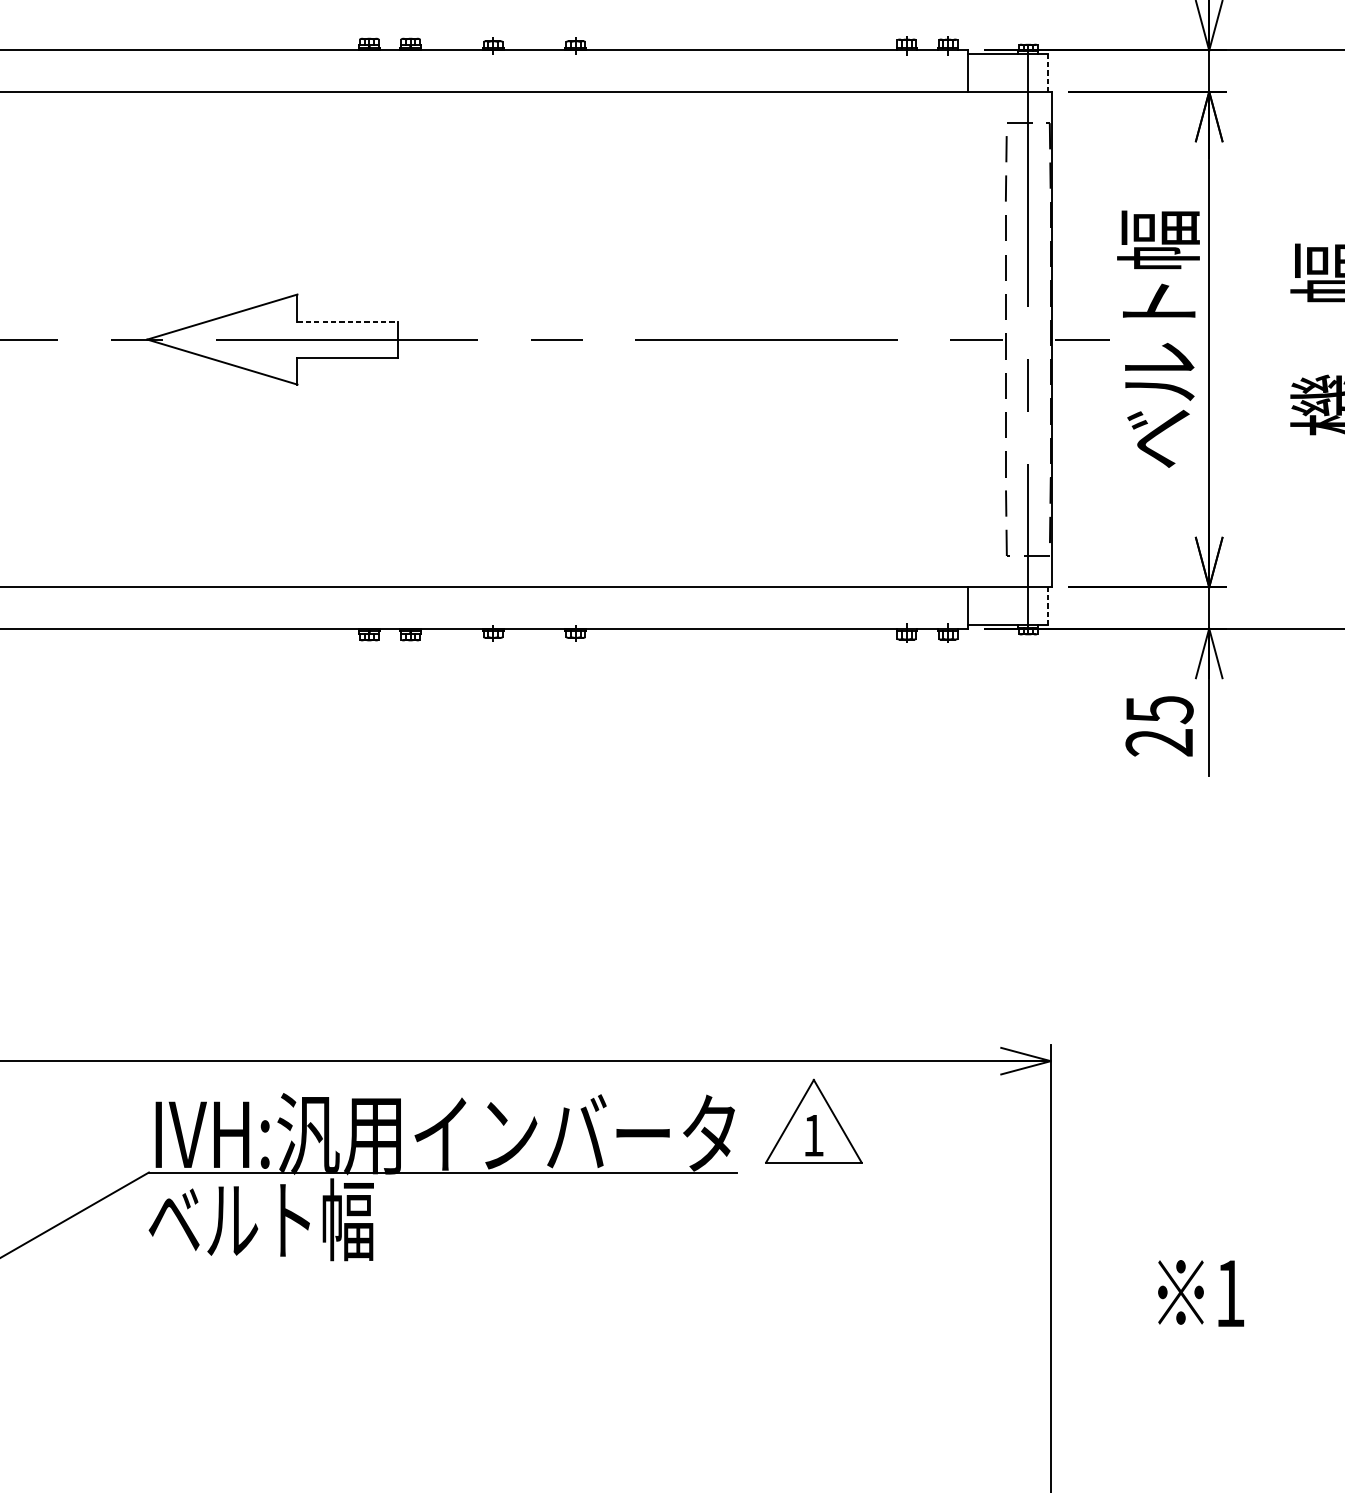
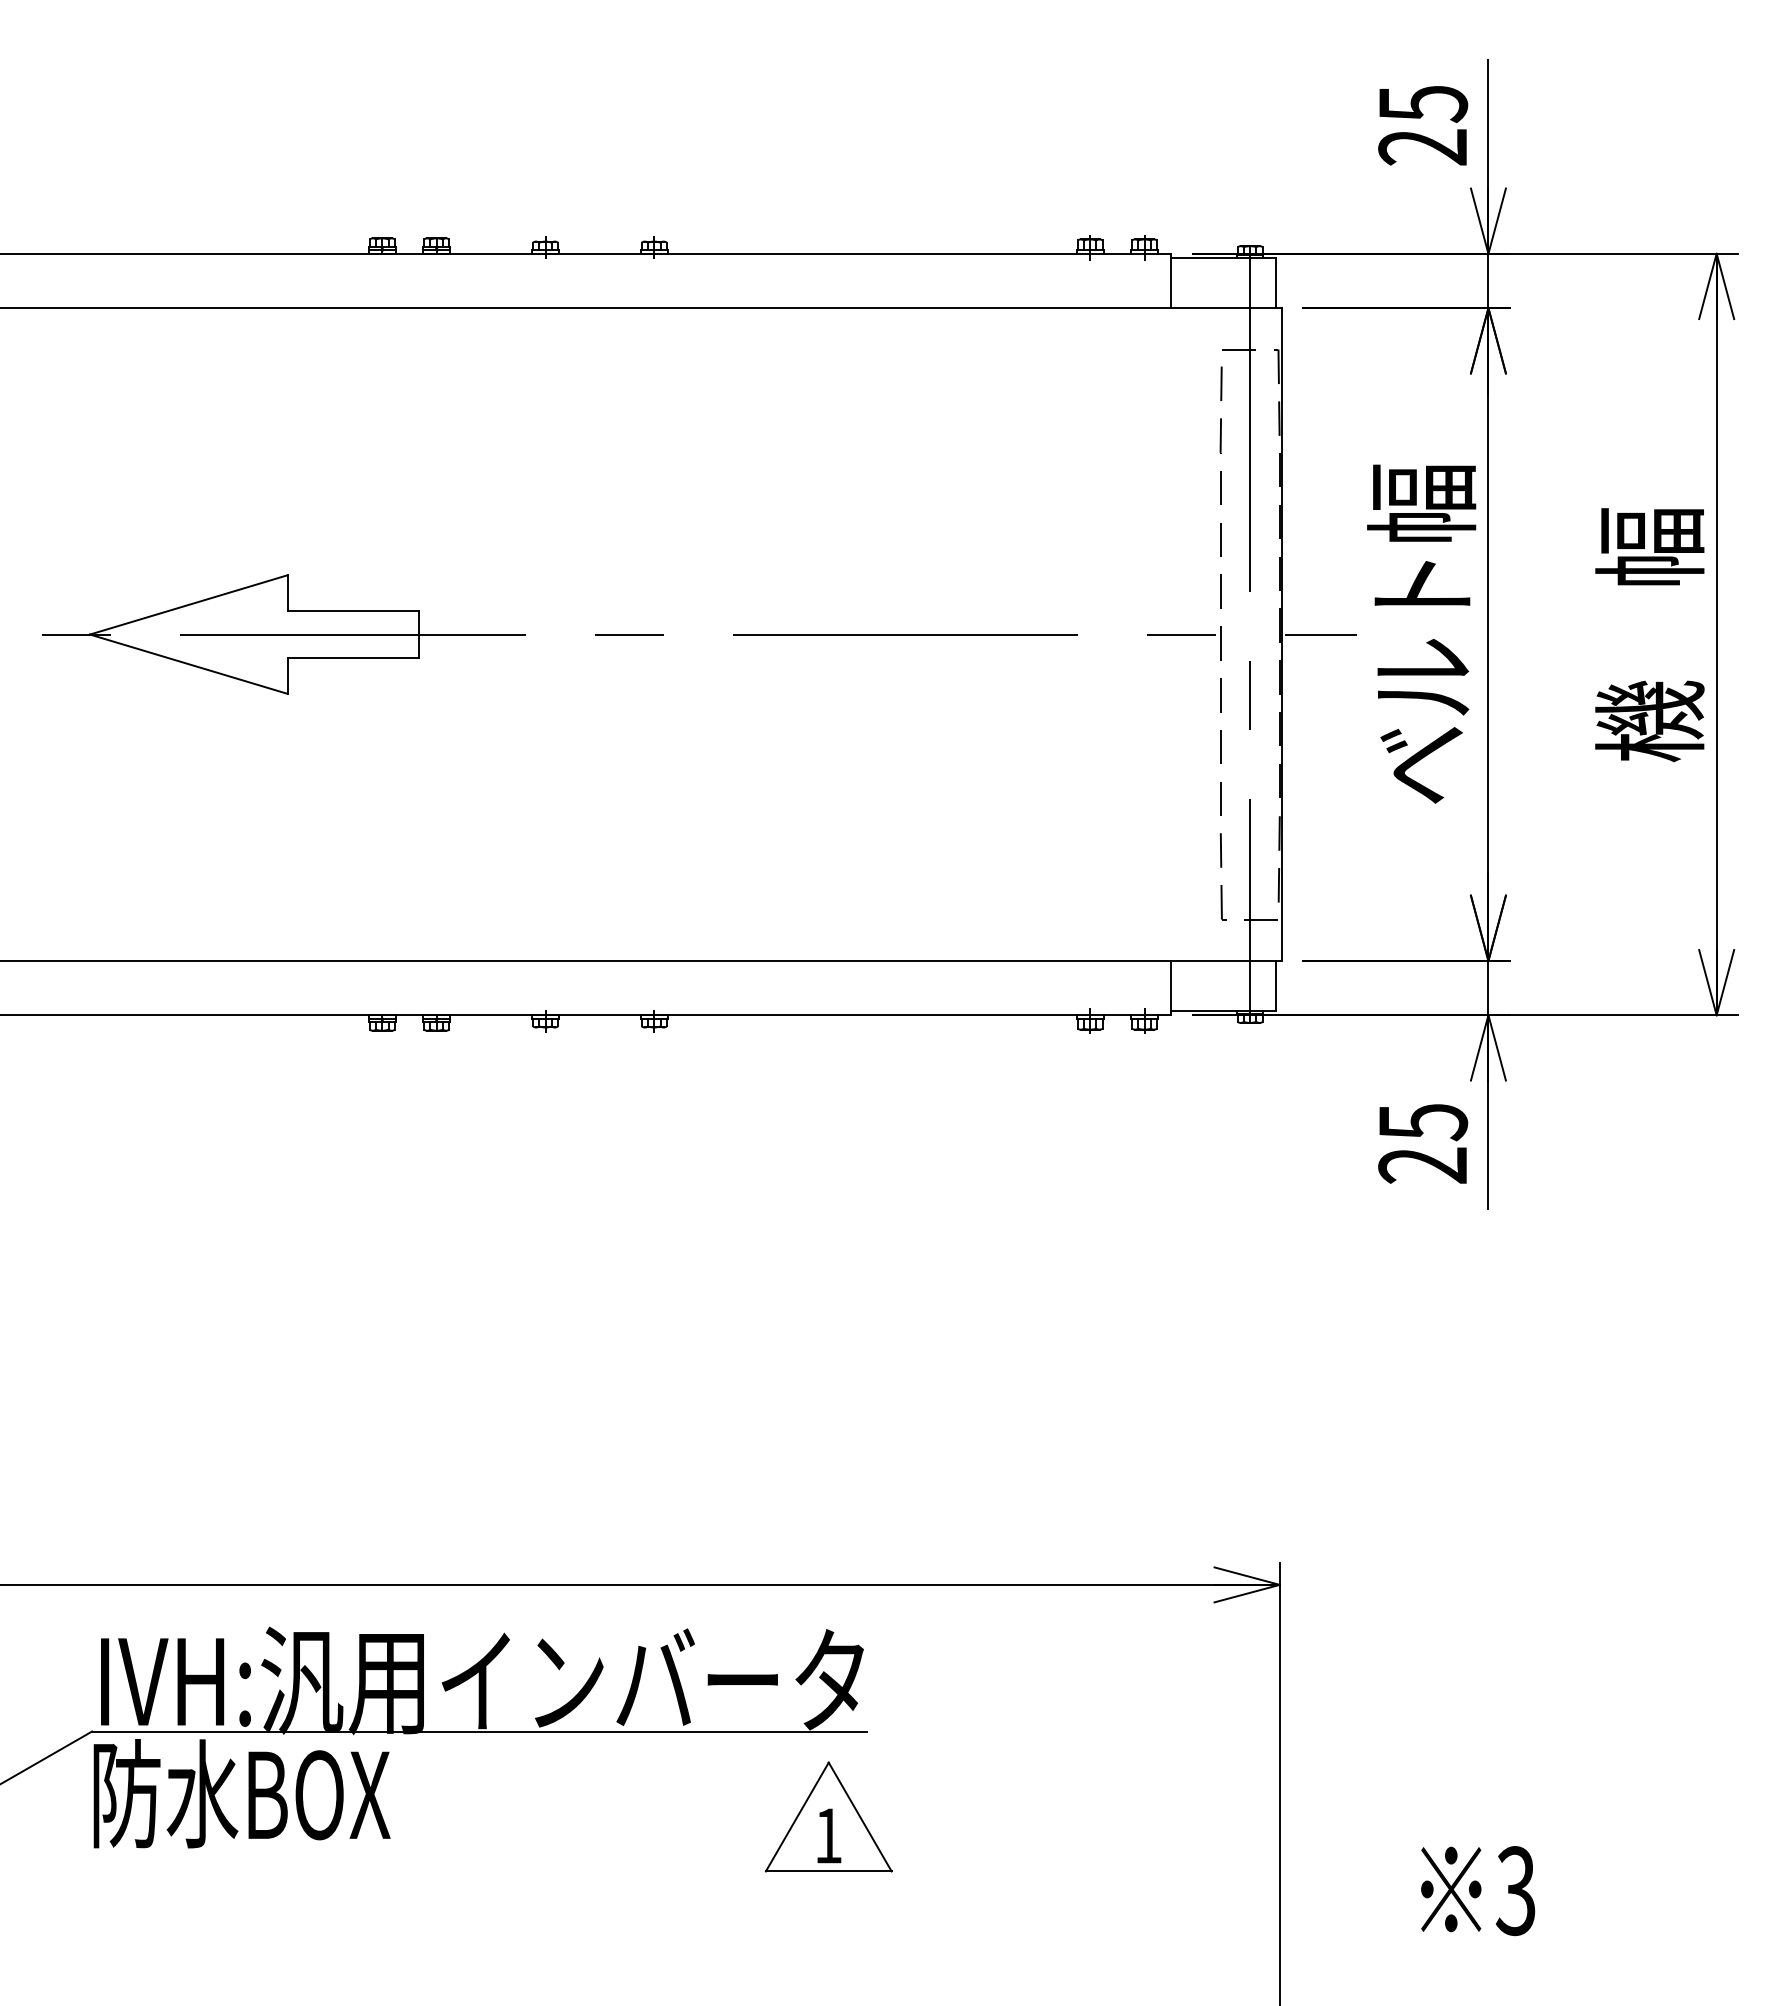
line: (1047, 73) -> (1275, 283), dashed -> solid
line: (347, 321) -> (353, 610), dashed -> solid
line: (1047, 606) -> (1275, 985), dashed -> solid
part: (813, 1120) -> (828, 1816), moved
text: (261, 1219) -> (240, 1793), ベルト幅 -> 防水BOX
text: (1229, 1293) -> (1515, 1891), 1 -> 3

